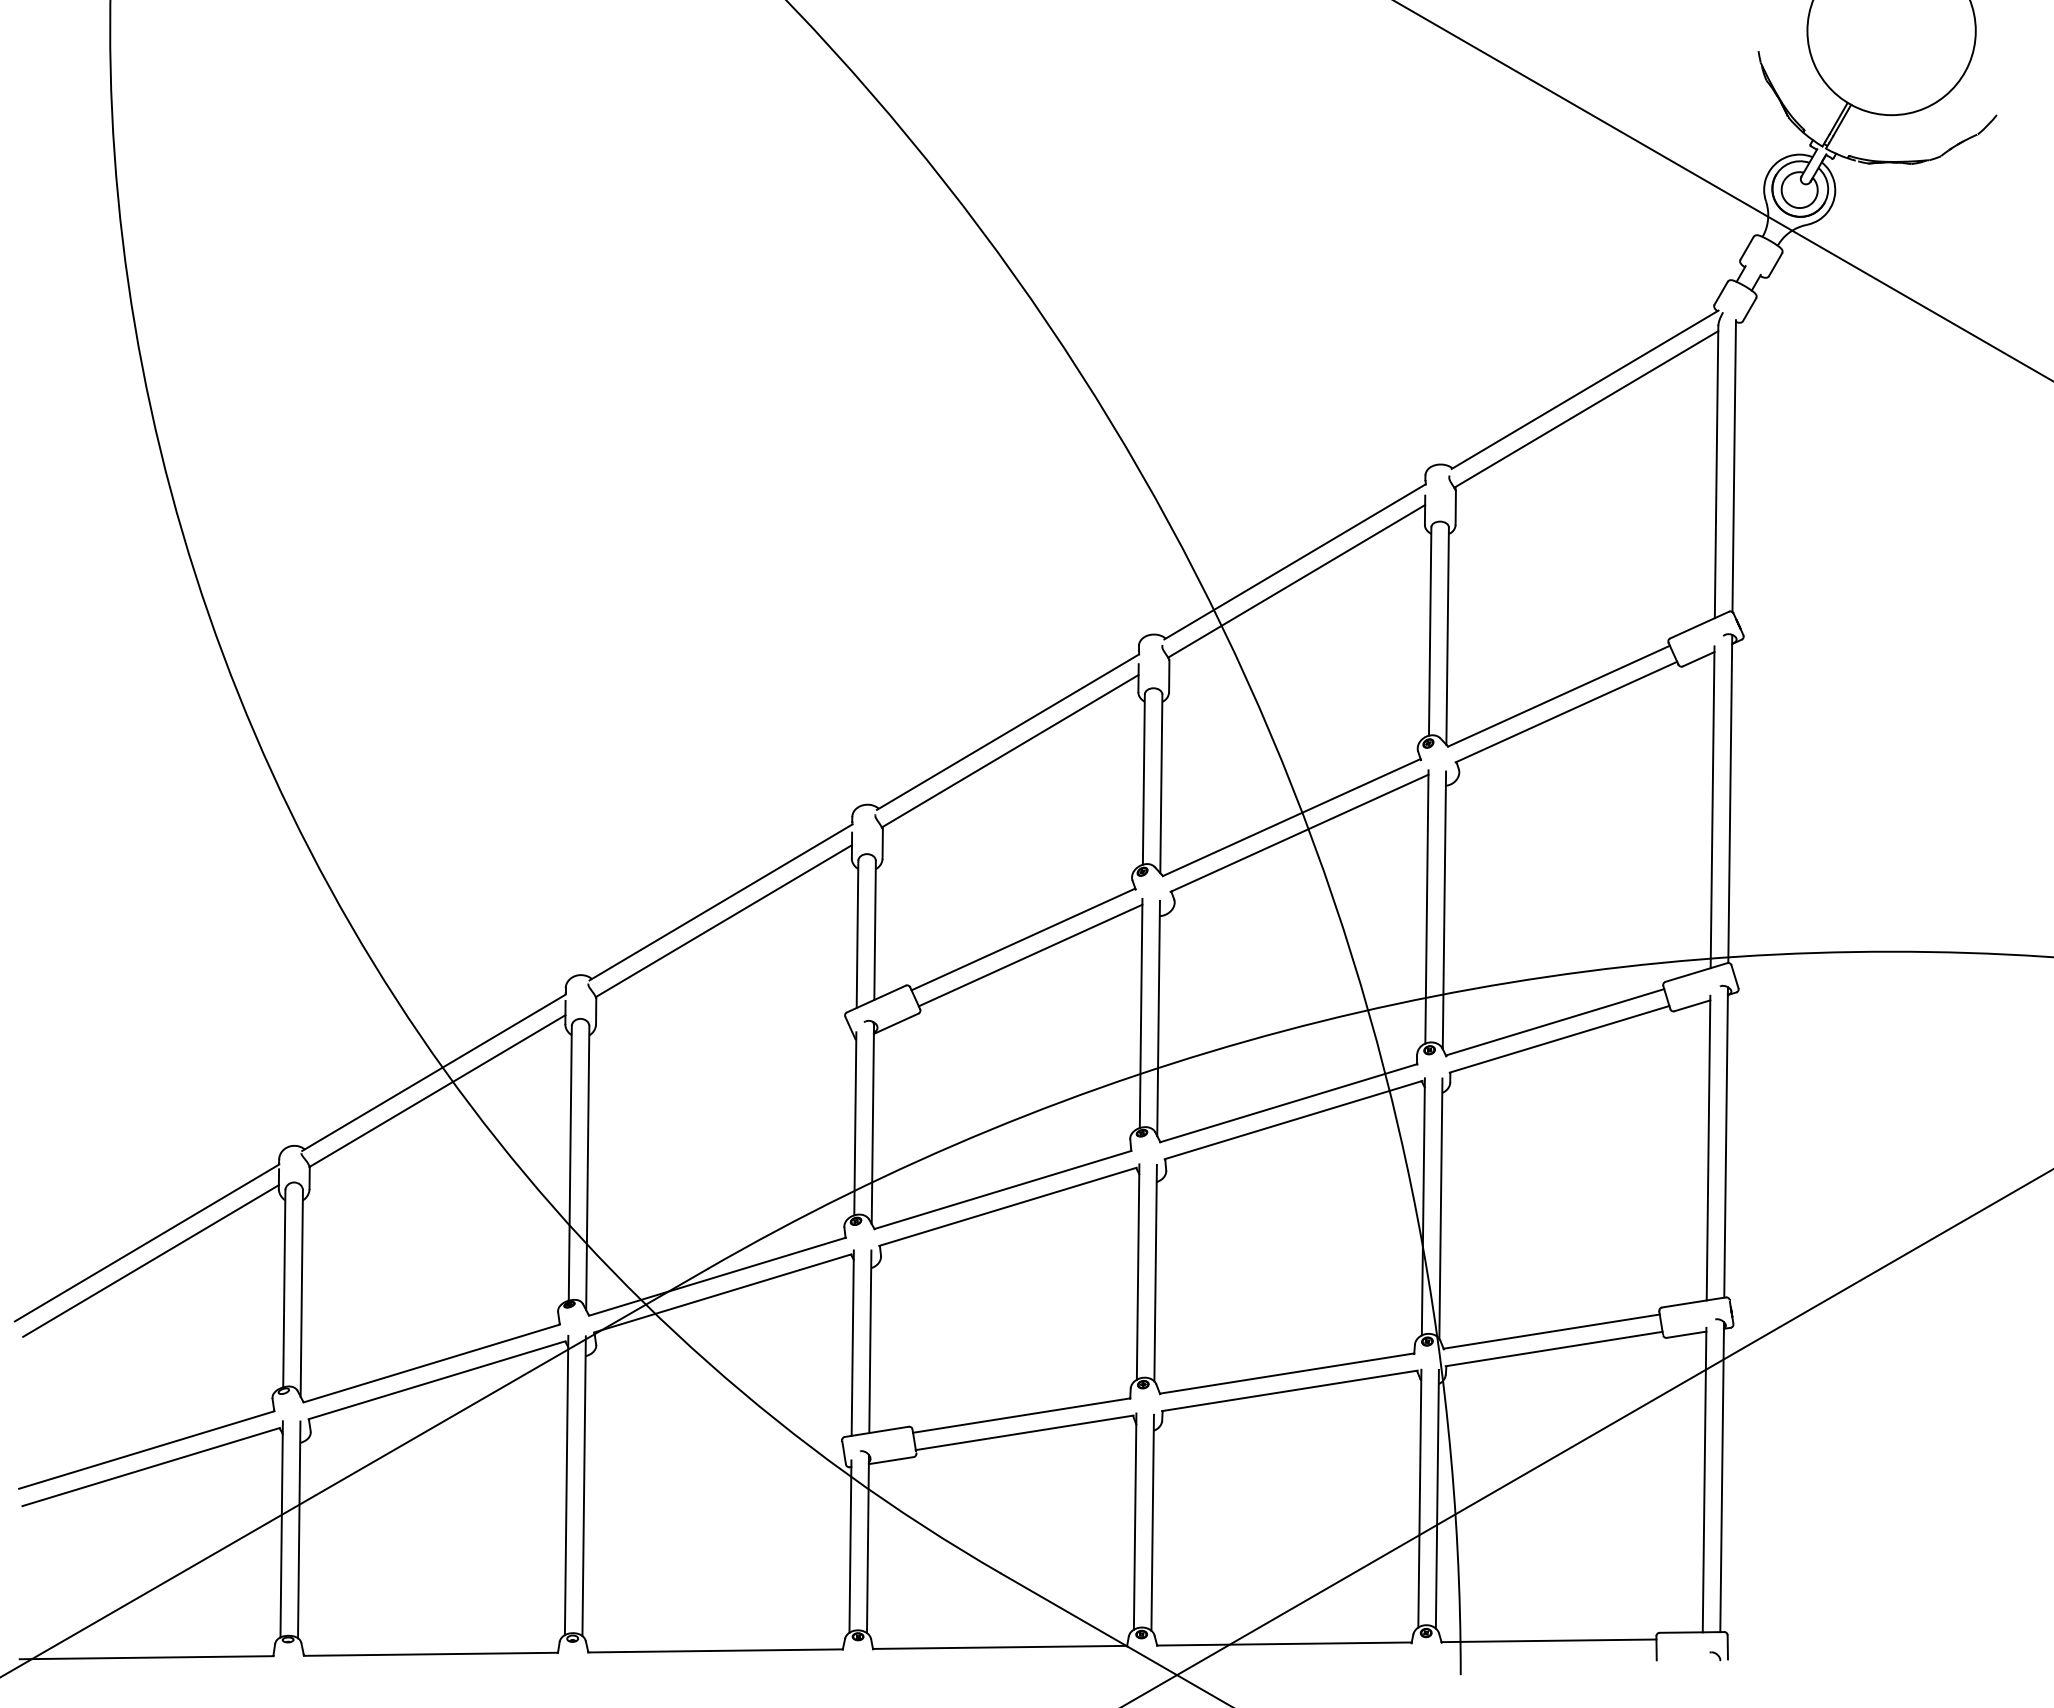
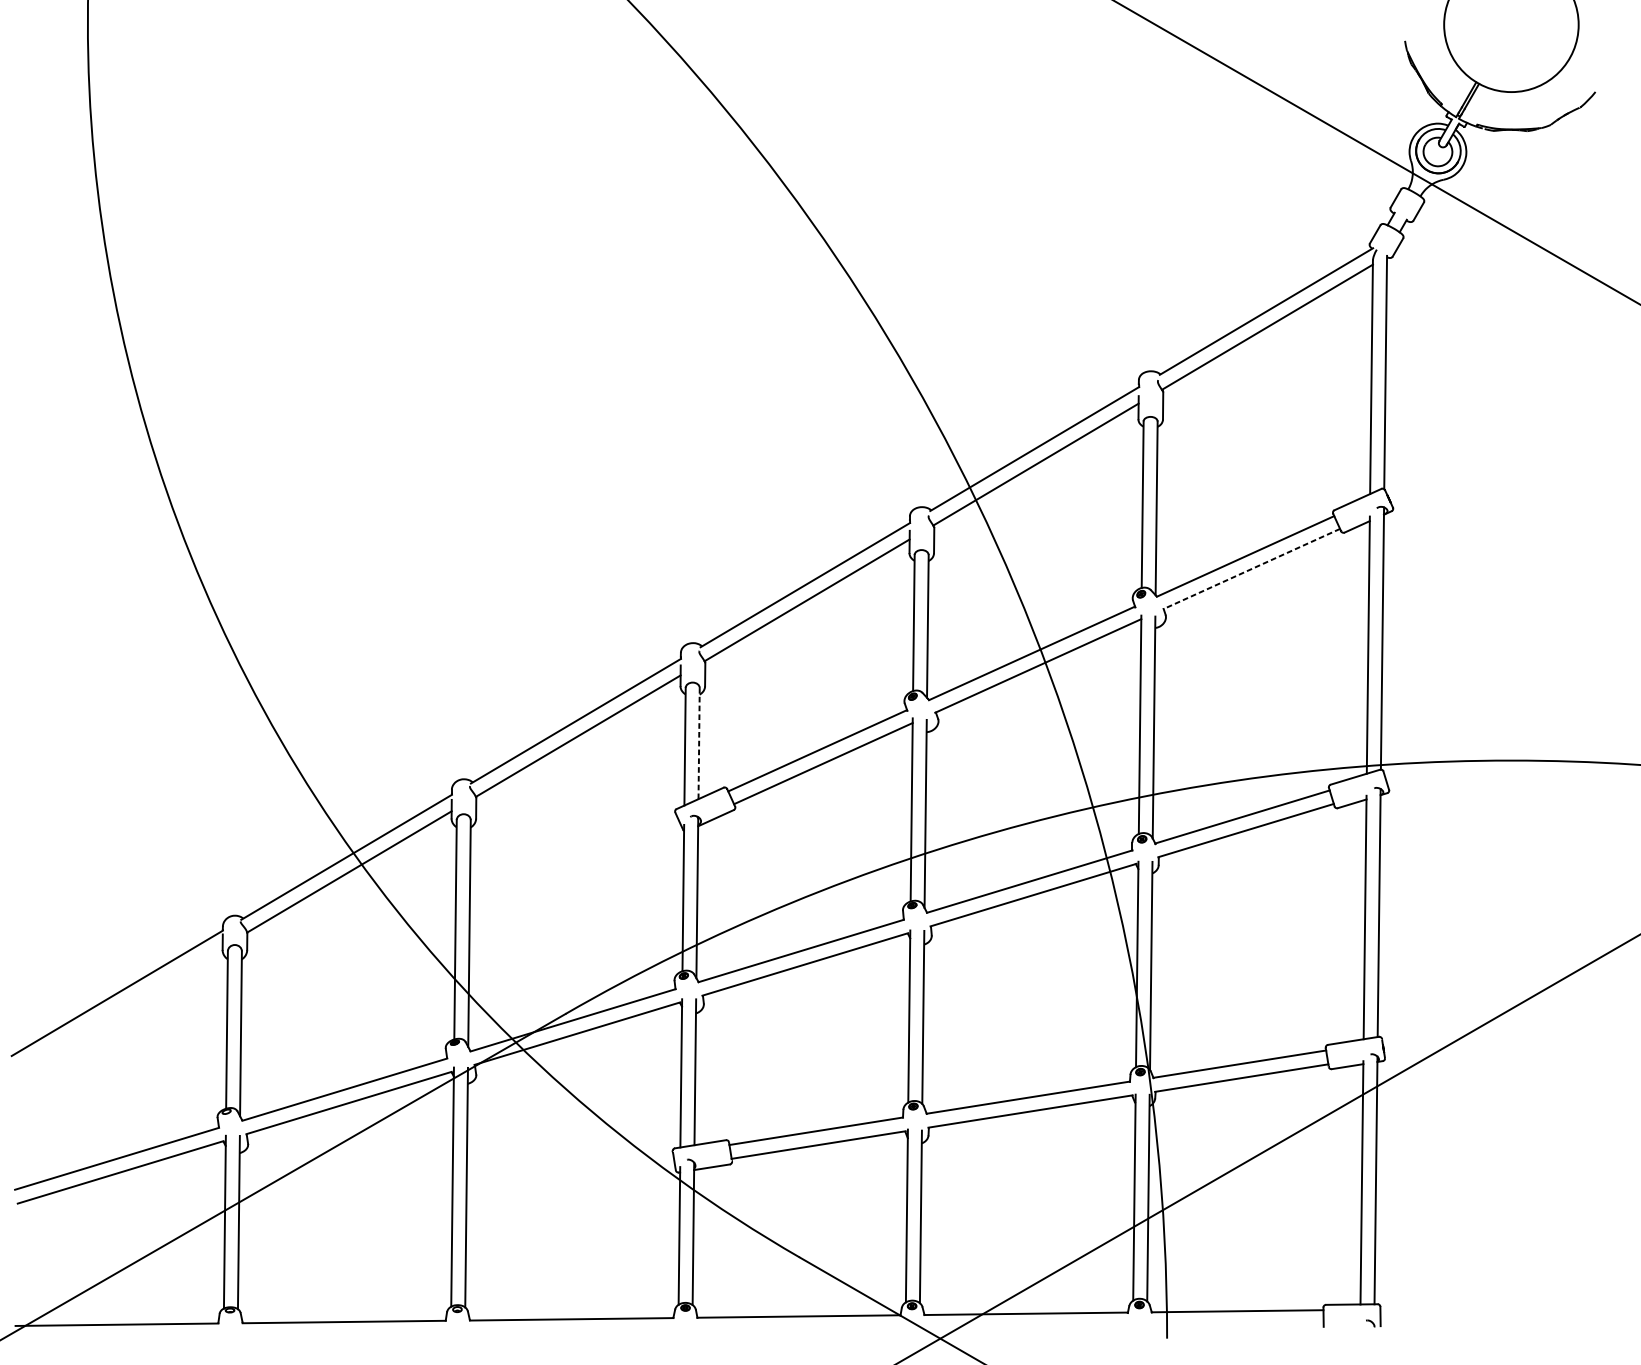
line: (1566, 712) -> (1251, 569), solid -> dashed
line: (875, 929) -> (699, 742), solid -> dashed
line: (150, 1260) -> (120, 1007), removed

